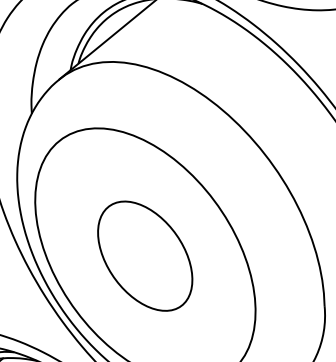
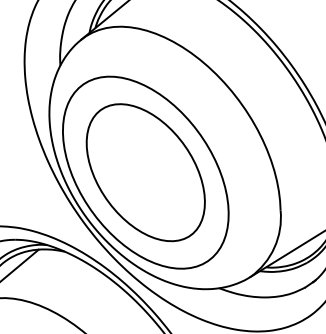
part: (144, 255) -> (145, 172), size x1.67

